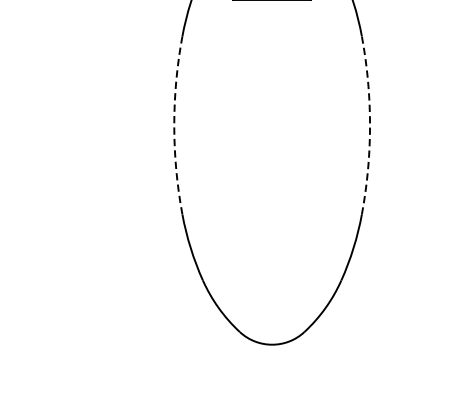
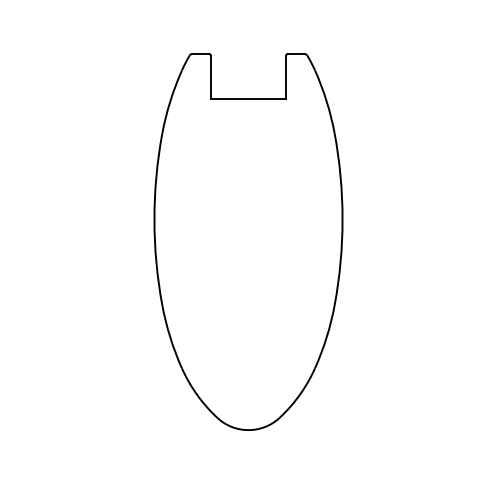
arc: (174, 125) -> (154, 219), dashed -> solid
arc: (369, 125) -> (342, 219), dashed -> solid

